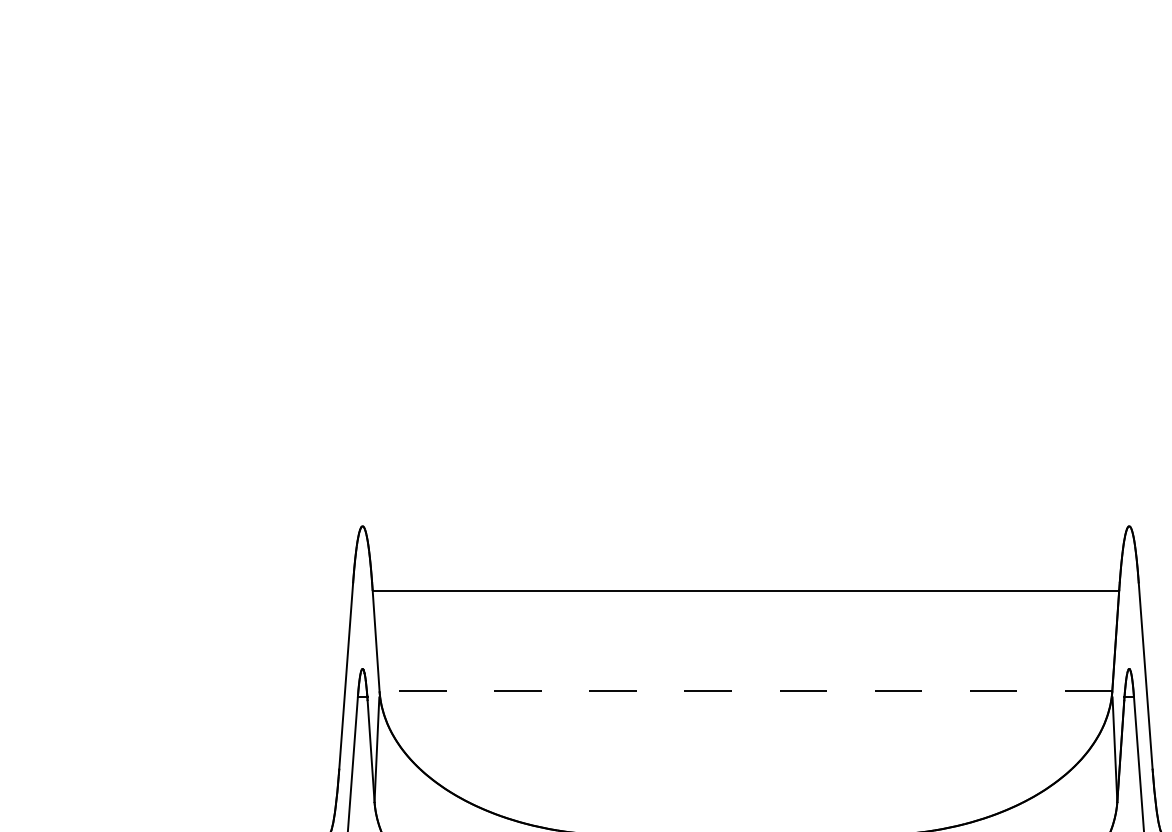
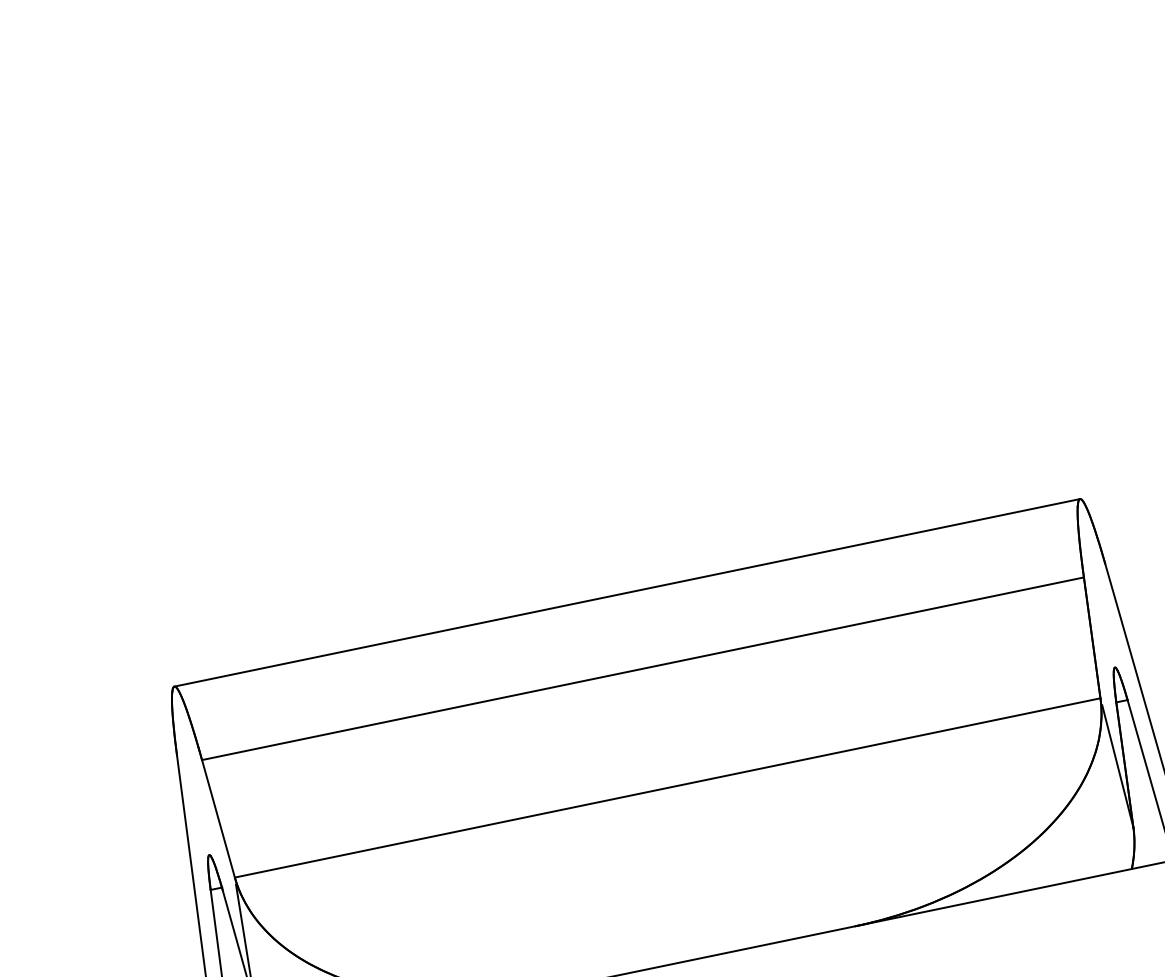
line: (745, 526) -> (626, 593), added
line: (745, 691) -> (667, 788), dashed -> solid

